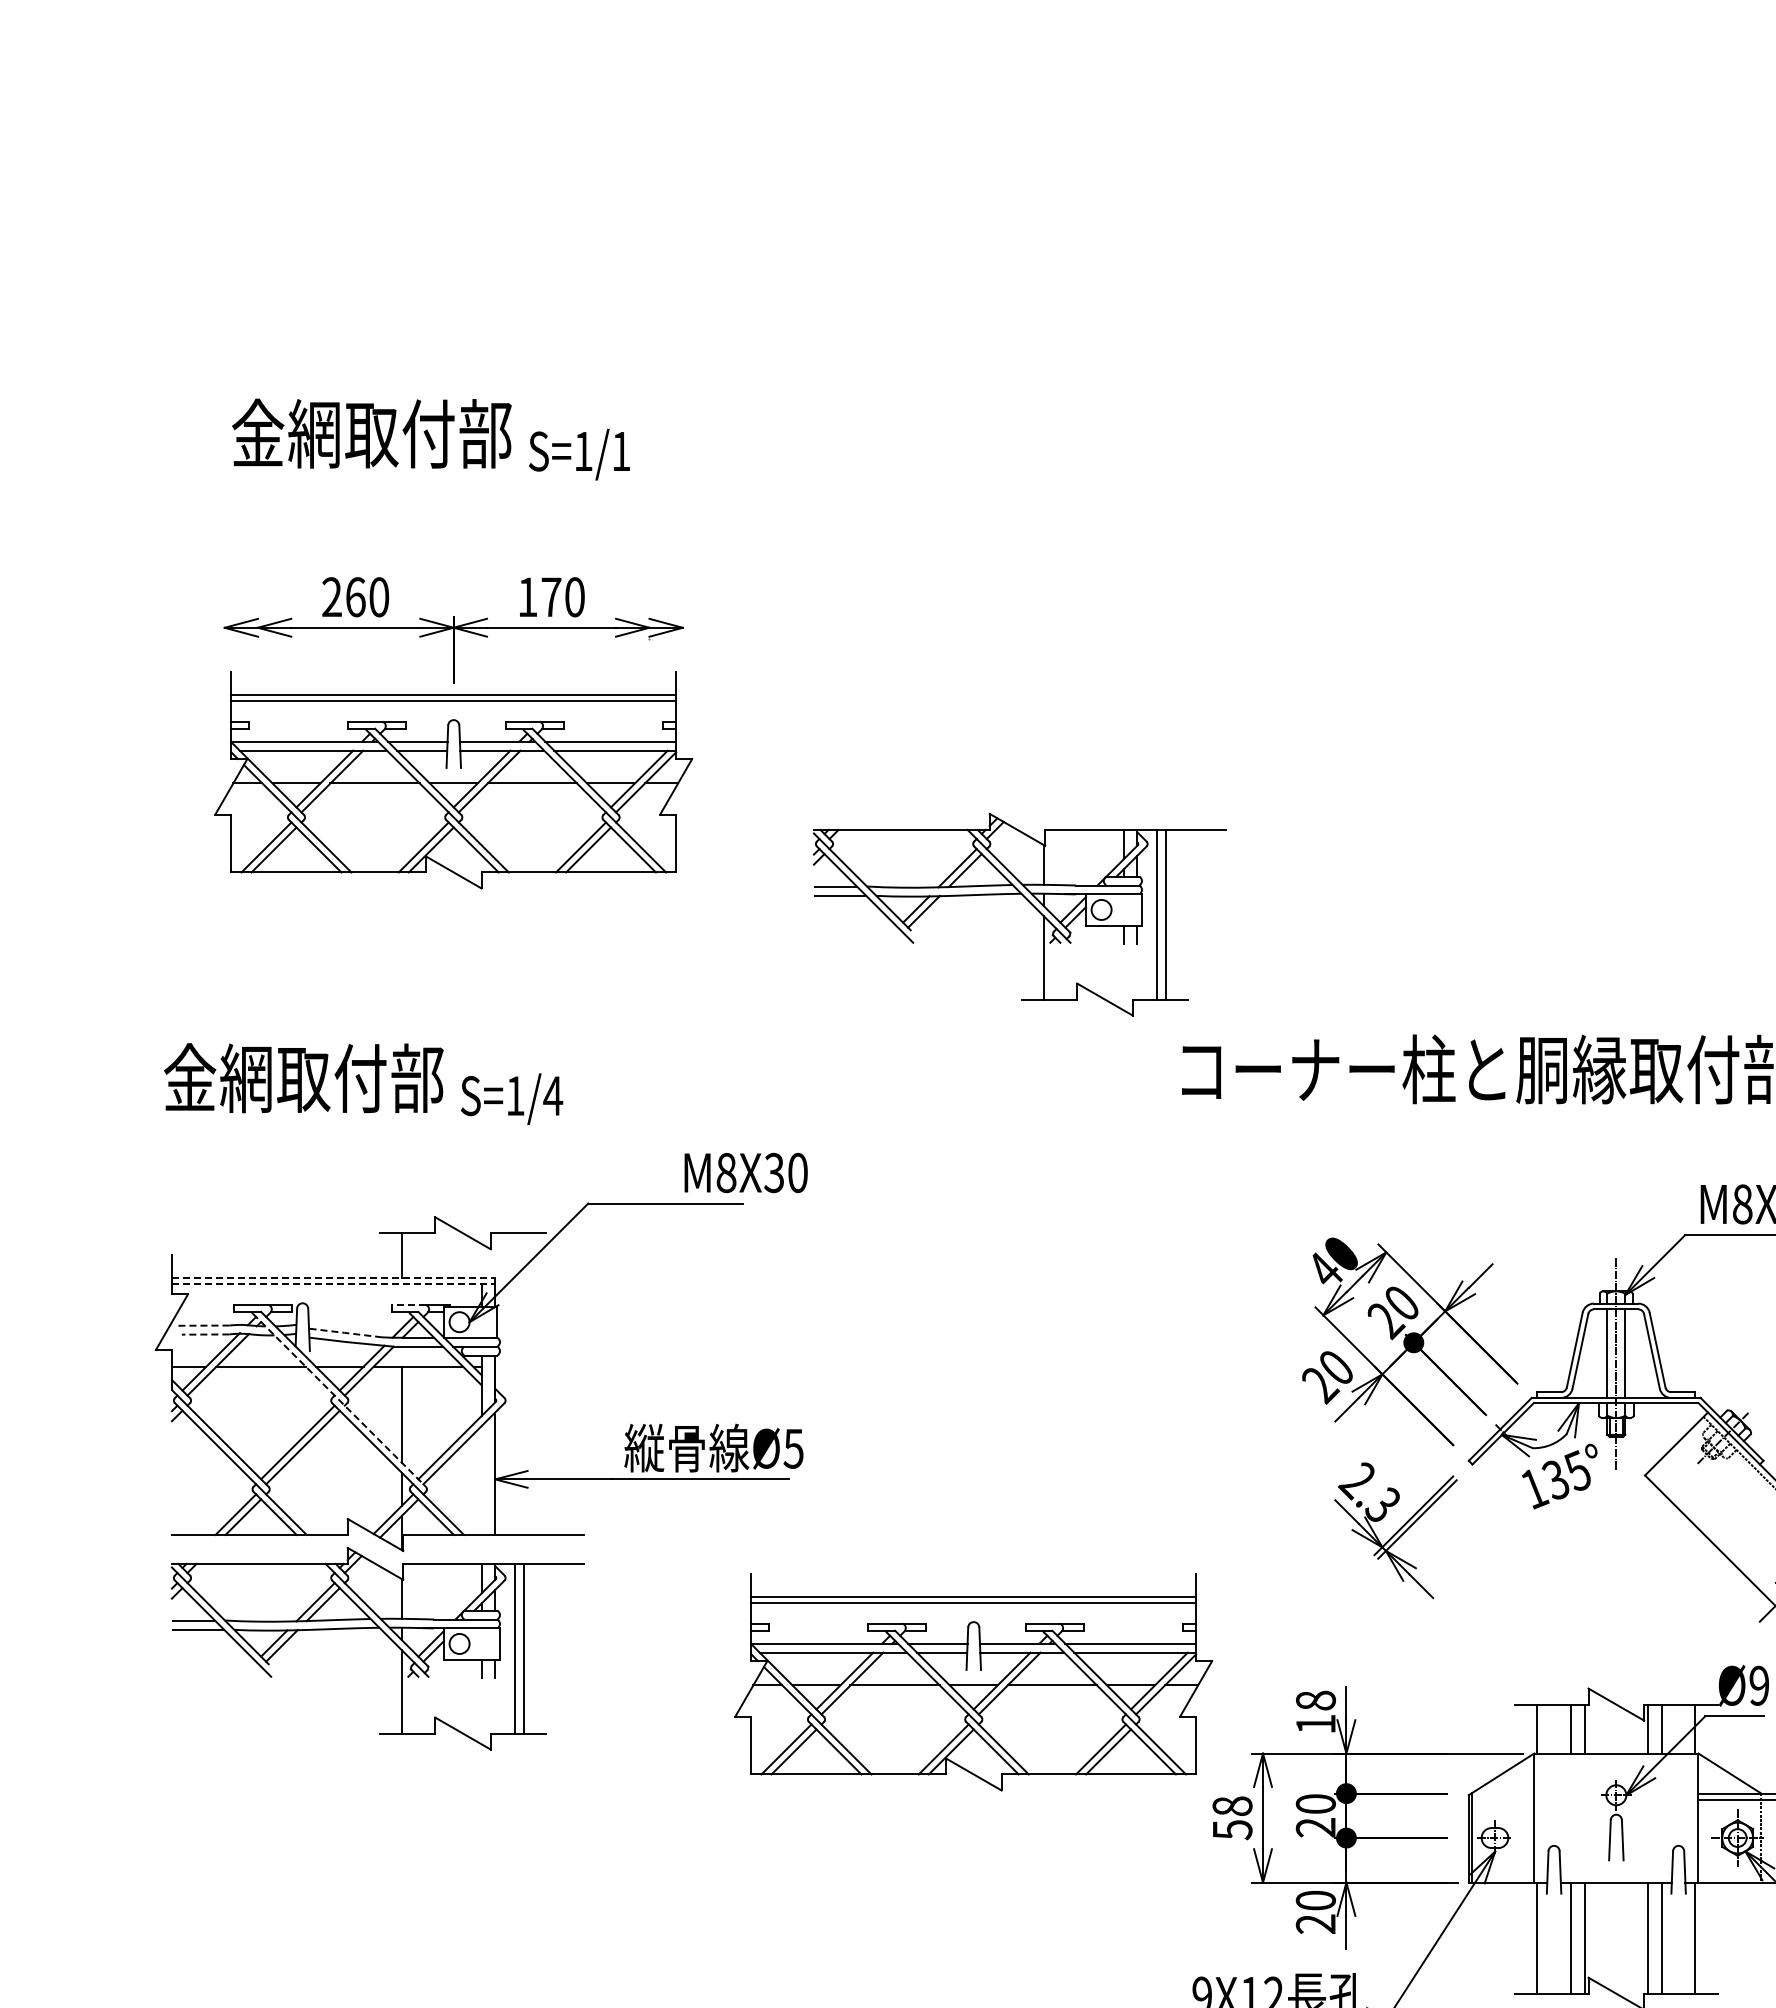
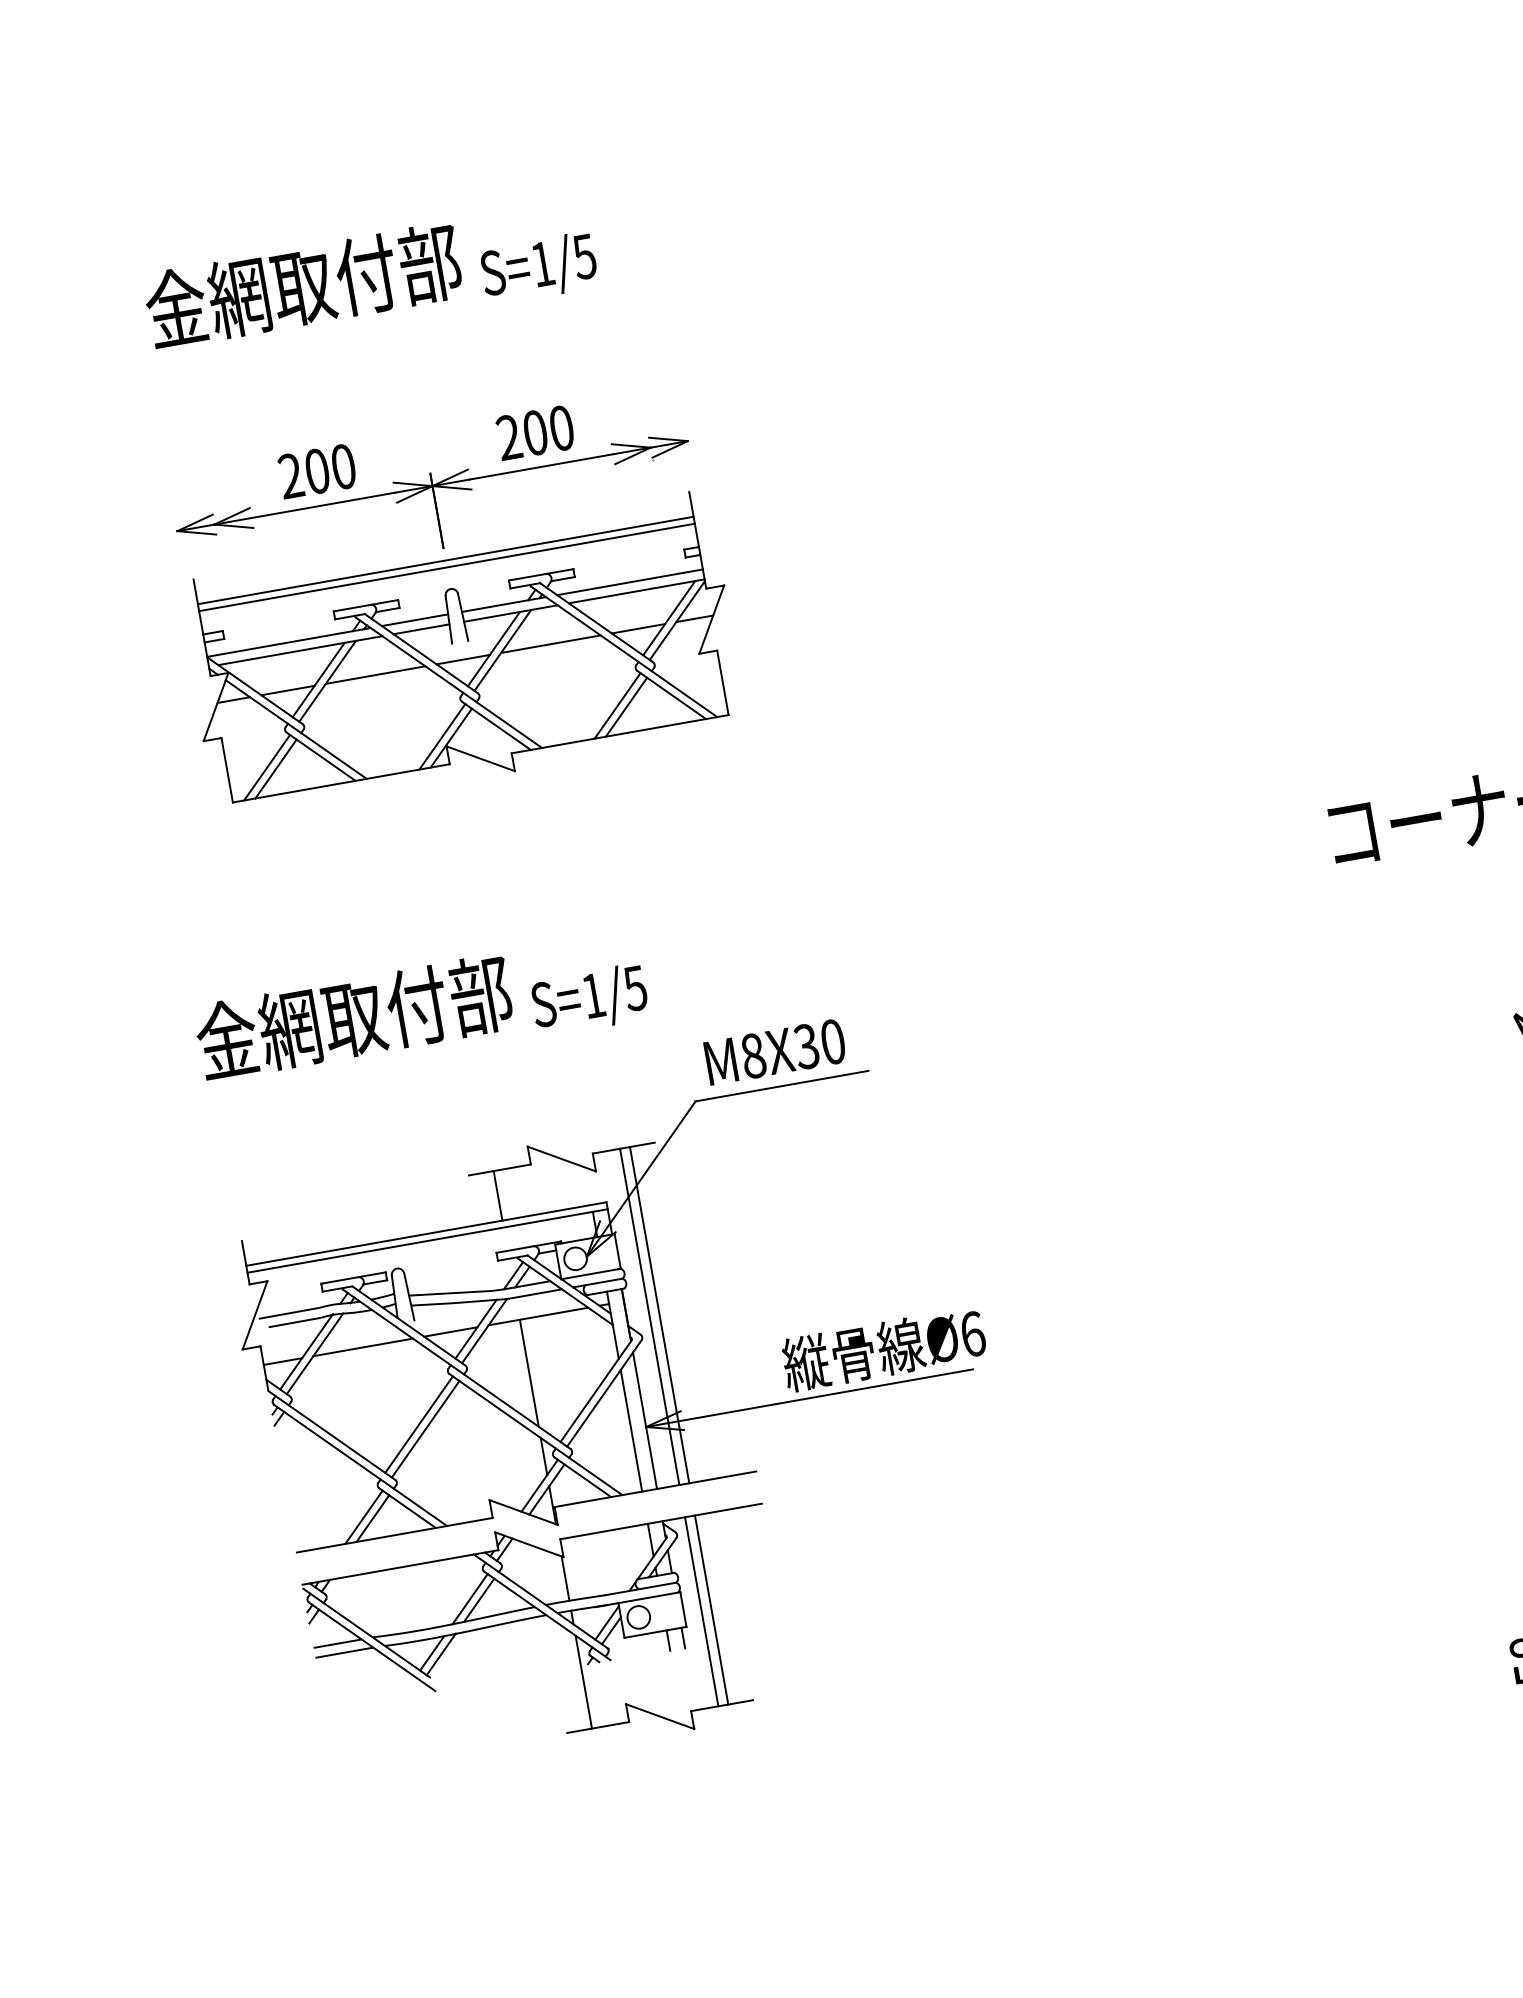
text: (620, 451) -> (583, 256), S=1/1 -> S=1/5
text: (355, 597) -> (317, 471), 260 -> 200
text: (539, 597) -> (522, 435), 170 -> 200
part: (1029, 903) -> (1128, 680), removed
text: (553, 1096) -> (635, 988), S=1/4 -> S=1/5
text: (745, 1172) -> (774, 1051), moved
line: (333, 1277) -> (426, 1233), dashed -> solid
line: (333, 1283) -> (427, 1240), dashed -> solid
line: (408, 1304) -> (515, 1249), dashed -> solid
line: (201, 1325) -> (288, 1313), dashed -> solid
line: (344, 1332) -> (449, 1292), dashed -> solid
line: (203, 1334) -> (292, 1322), dashed -> solid
line: (515, 1383) -> (649, 1316), added
line: (524, 1383) -> (659, 1314), added
line: (339, 1400) -> (457, 1369), dashed -> solid
text: (793, 1448) -> (972, 1333), Ø5 -> Ø6
line: (481, 1479) -> (630, 1429), added
part: (973, 1682) -> (1219, 1559), removed

